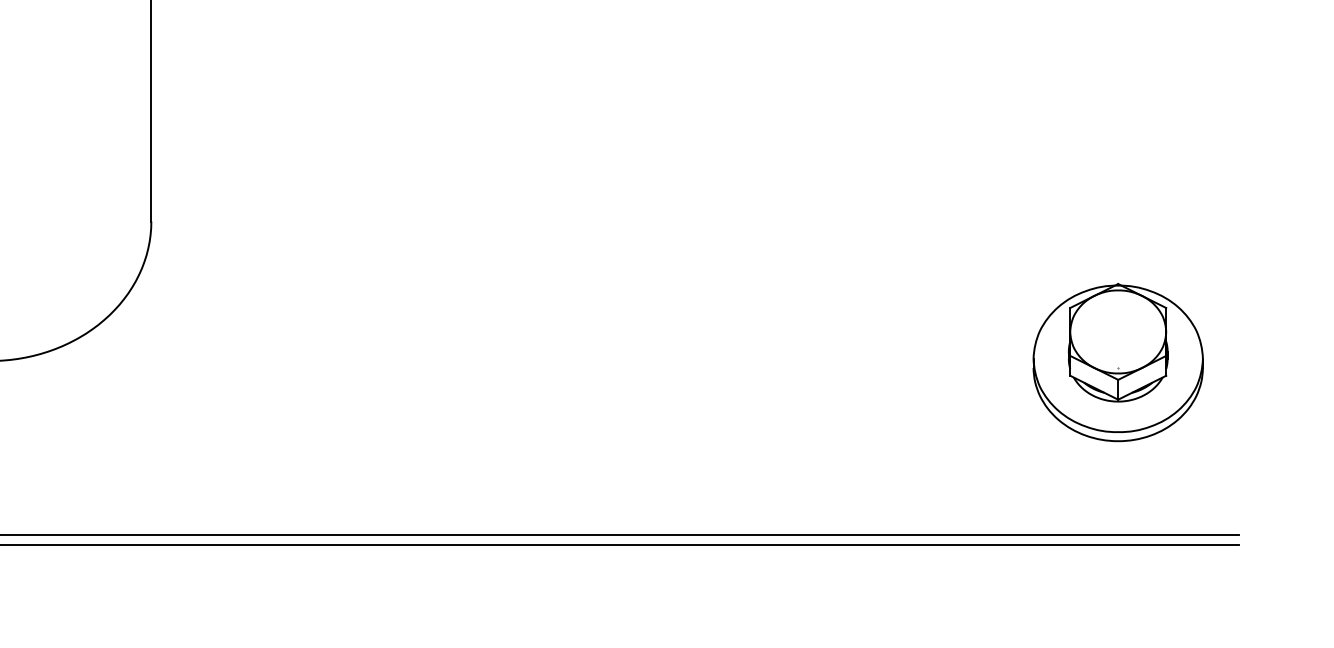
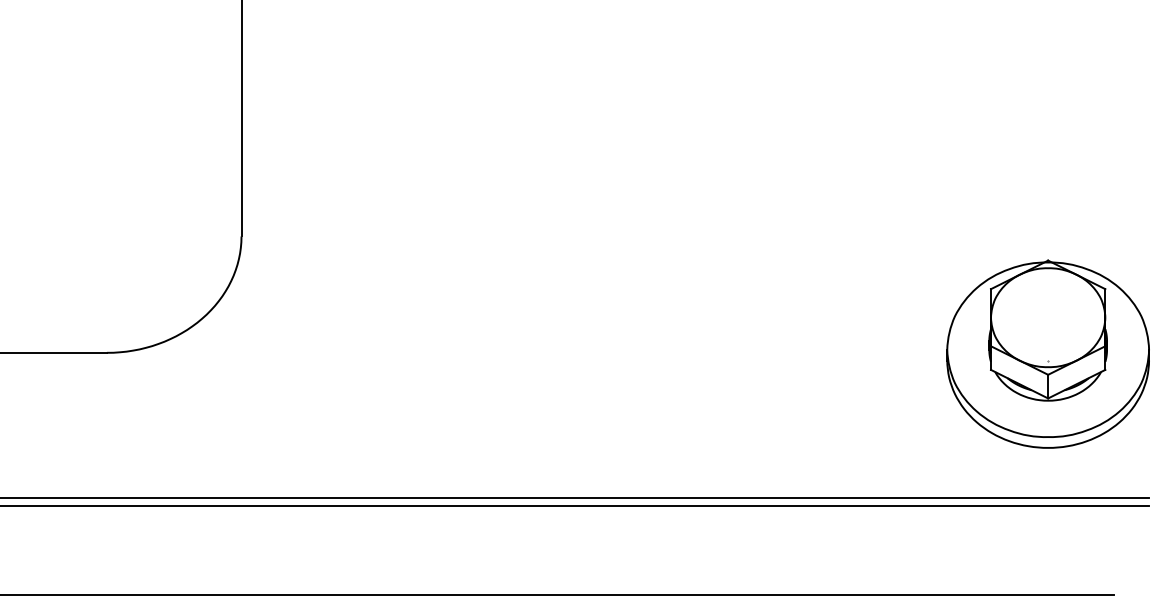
part: (1117, 361) -> (1047, 353), size x1.43

